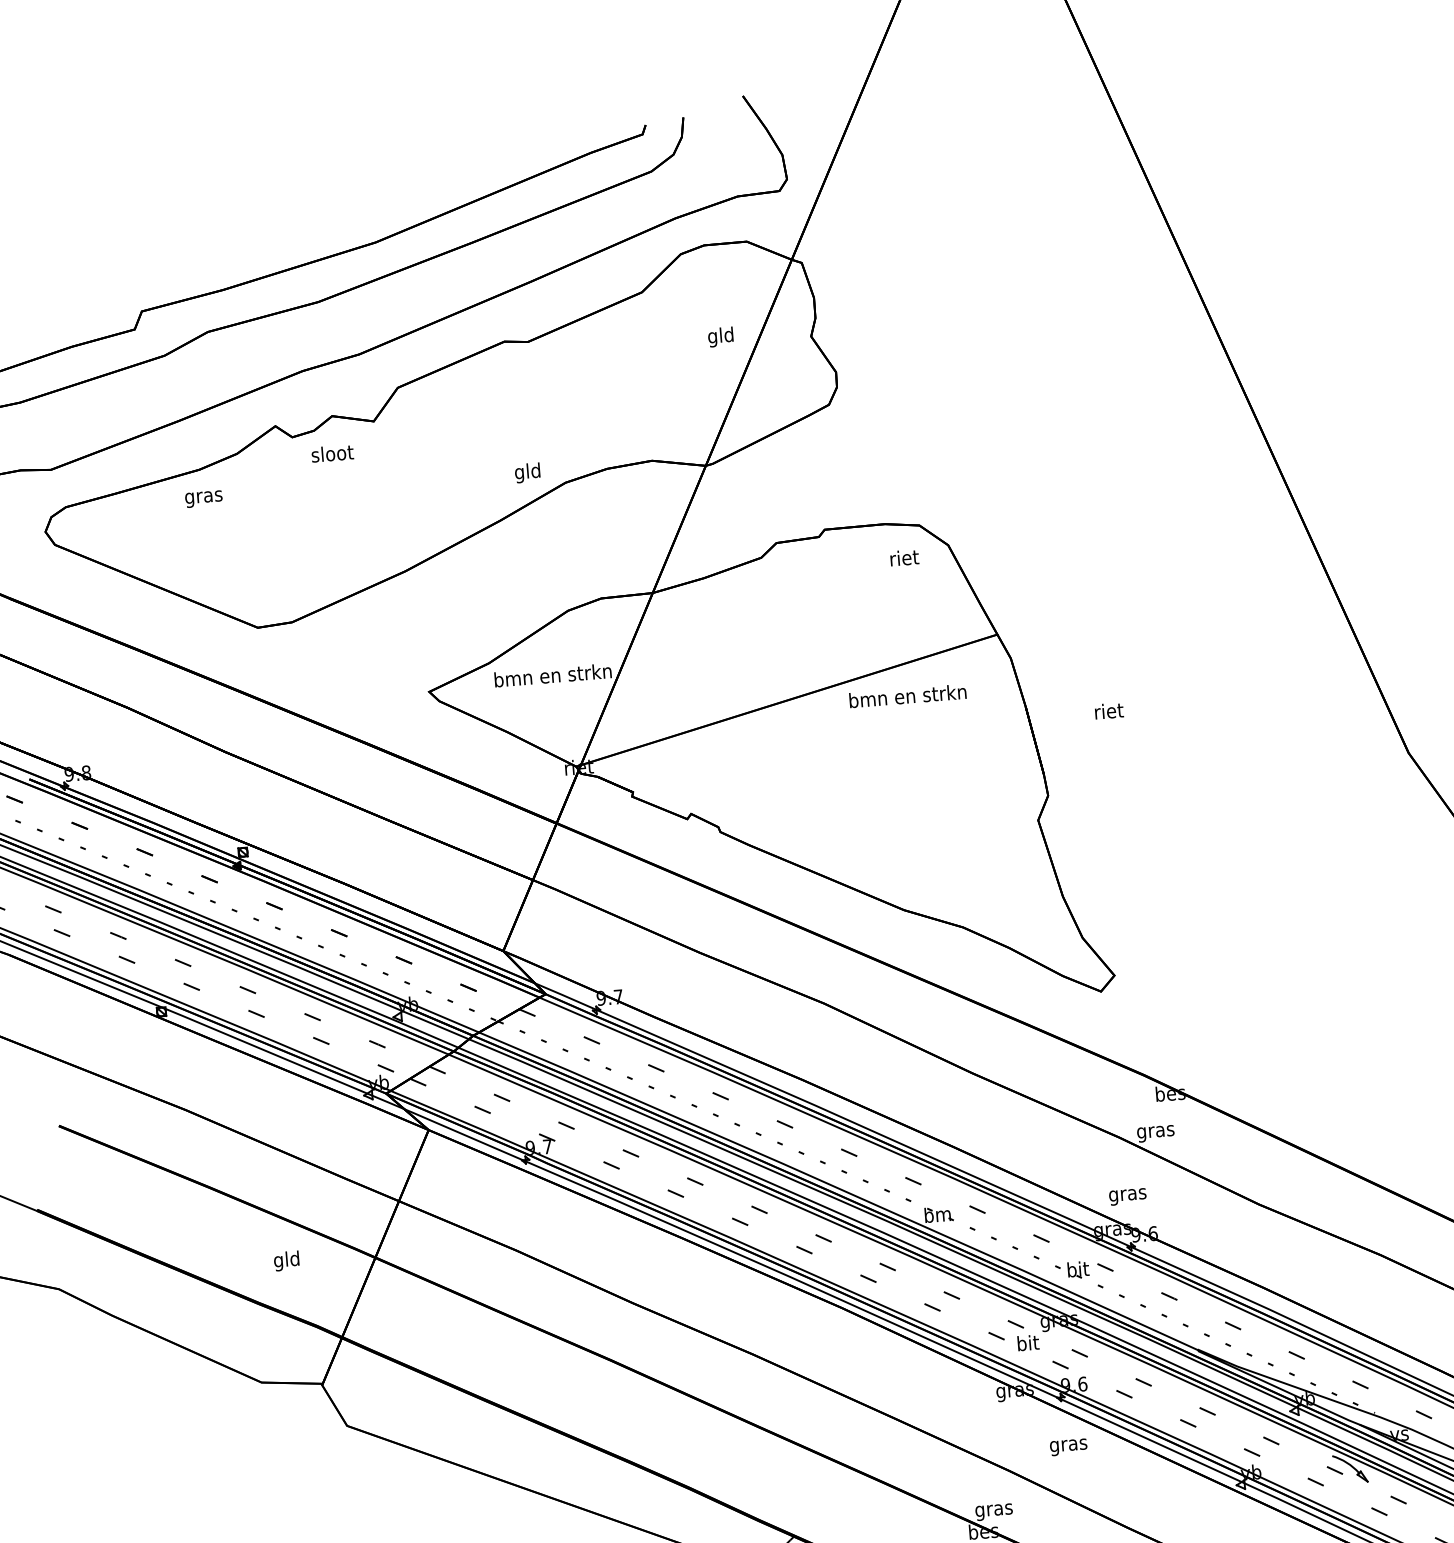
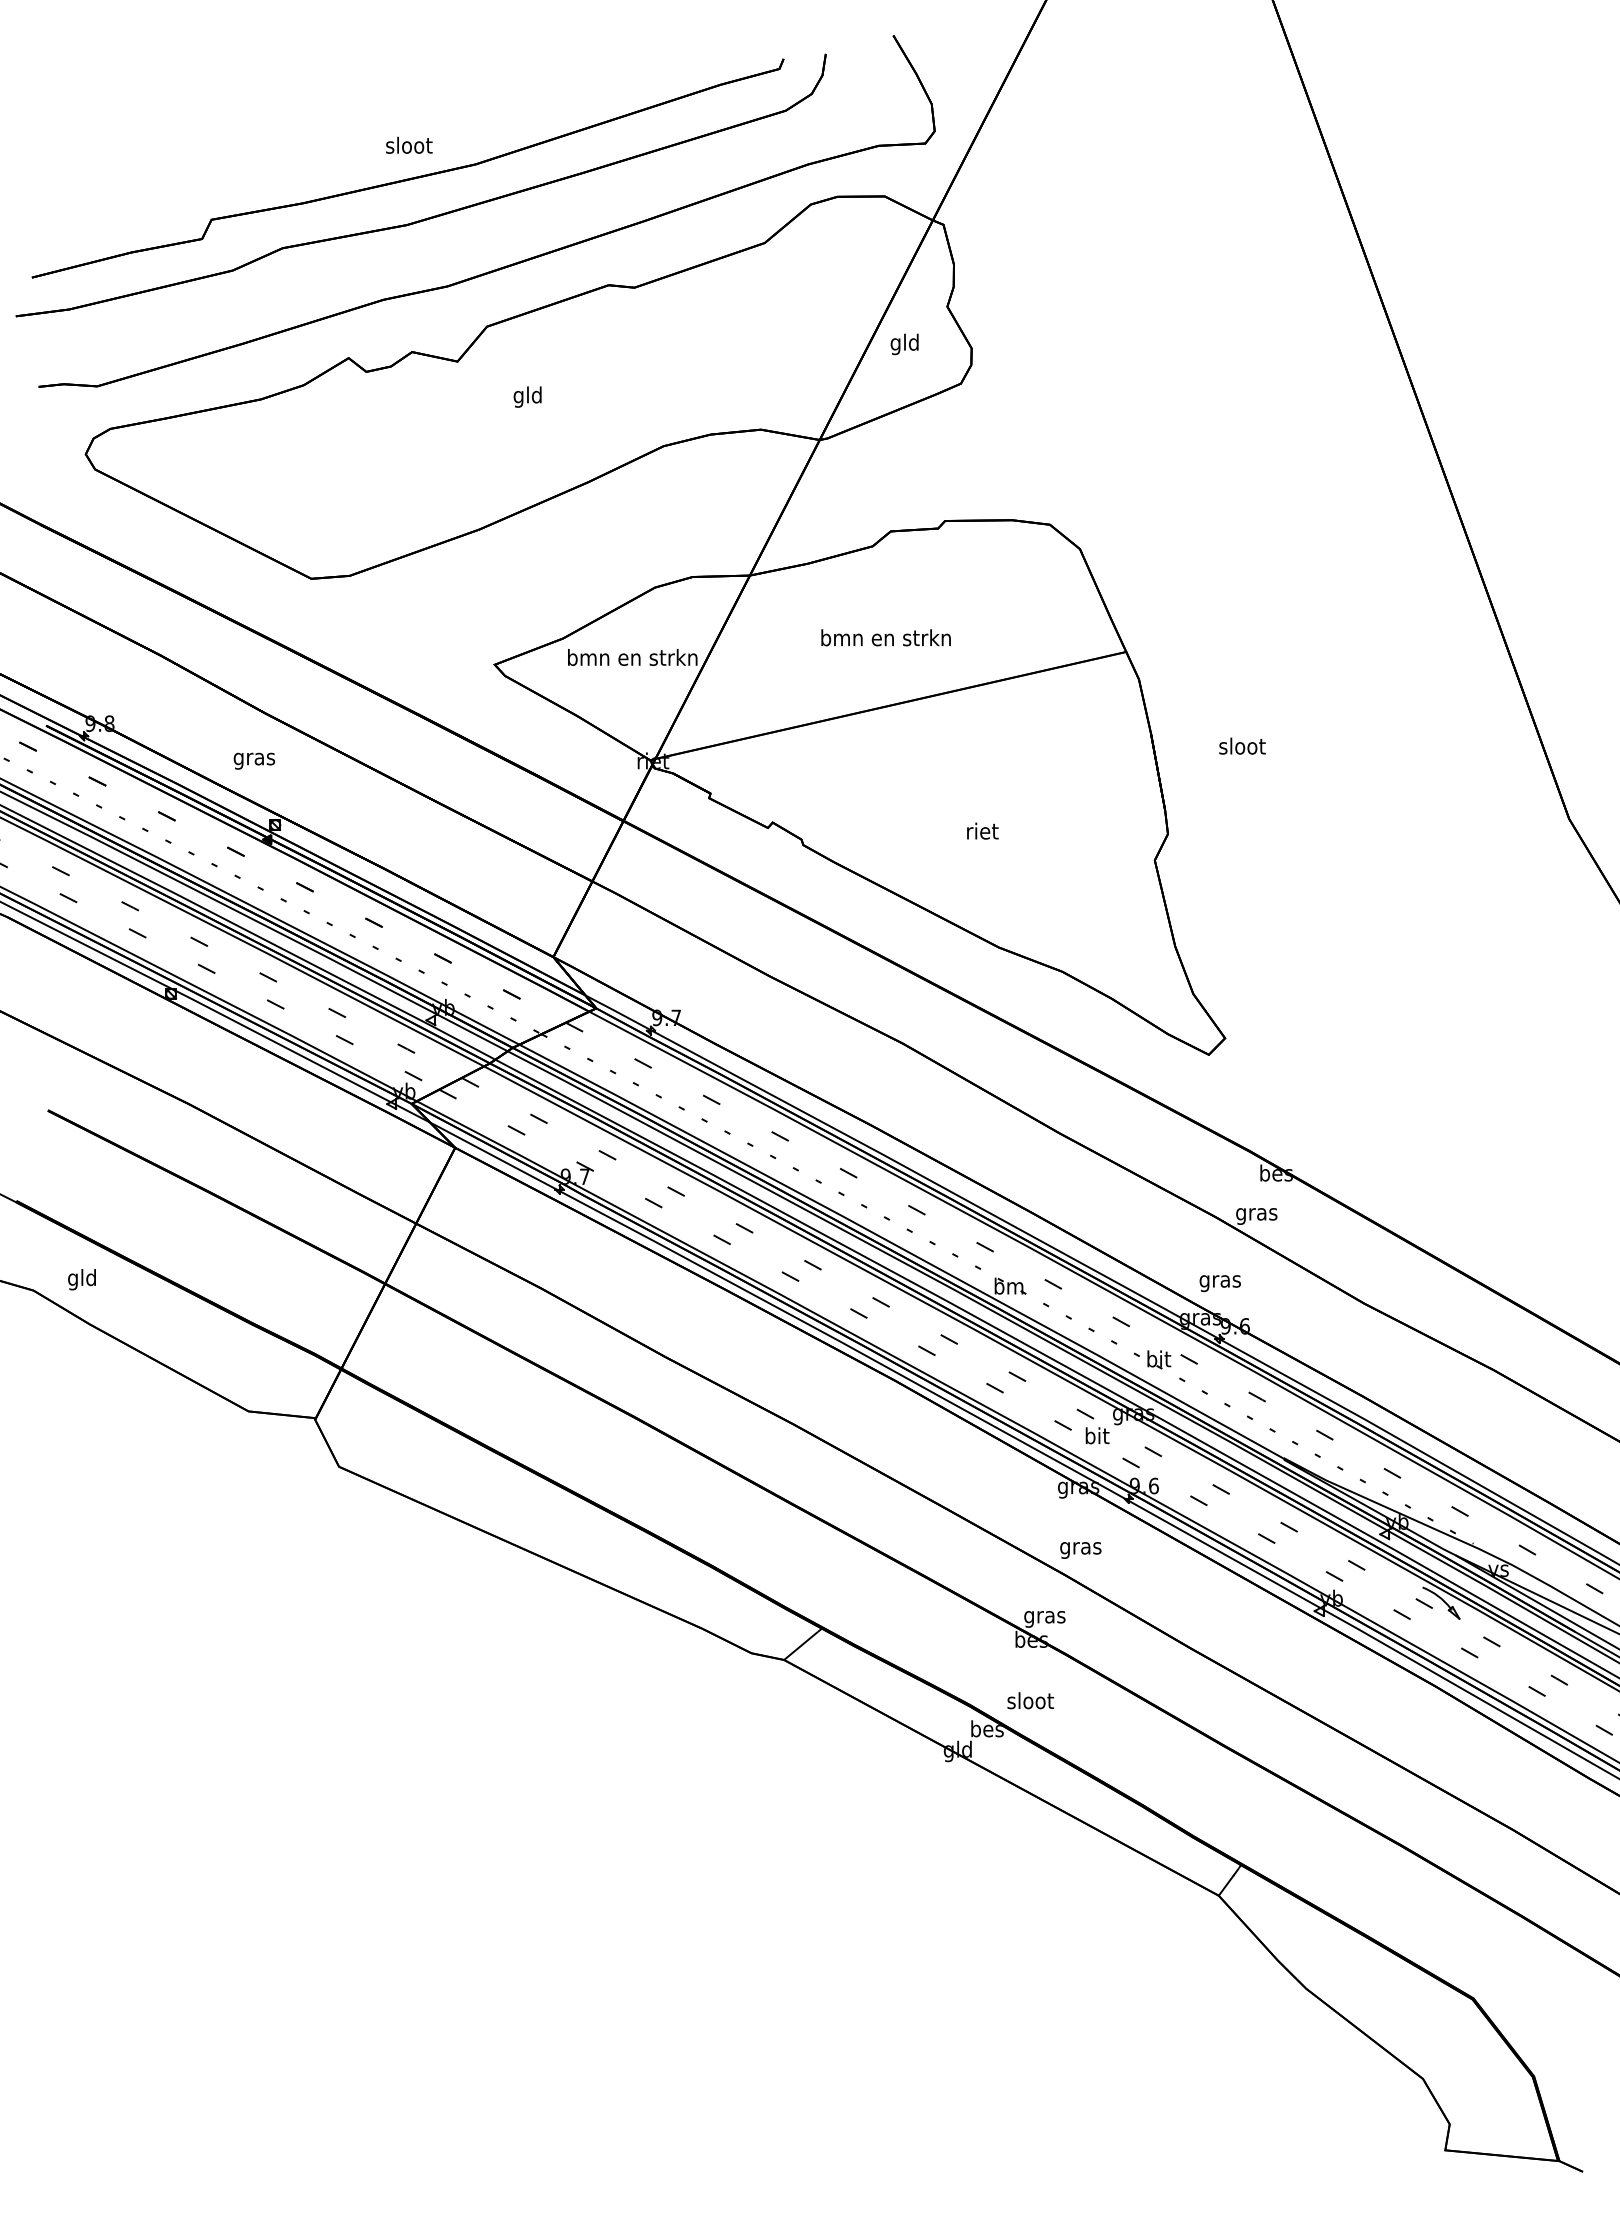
text: (720, 337) -> (904, 344), moved
text: (332, 452) -> (409, 144), moved
text: (527, 472) -> (527, 396), moved
text: (203, 498) -> (253, 760), moved
text: (904, 557) -> (982, 830), moved
text: (907, 695) -> (885, 637), moved
text: (1108, 710) -> (1242, 745), riet -> sloot
text: (286, 1260) -> (81, 1279), moved
text: (1068, 1447) -> (1080, 1550), moved

